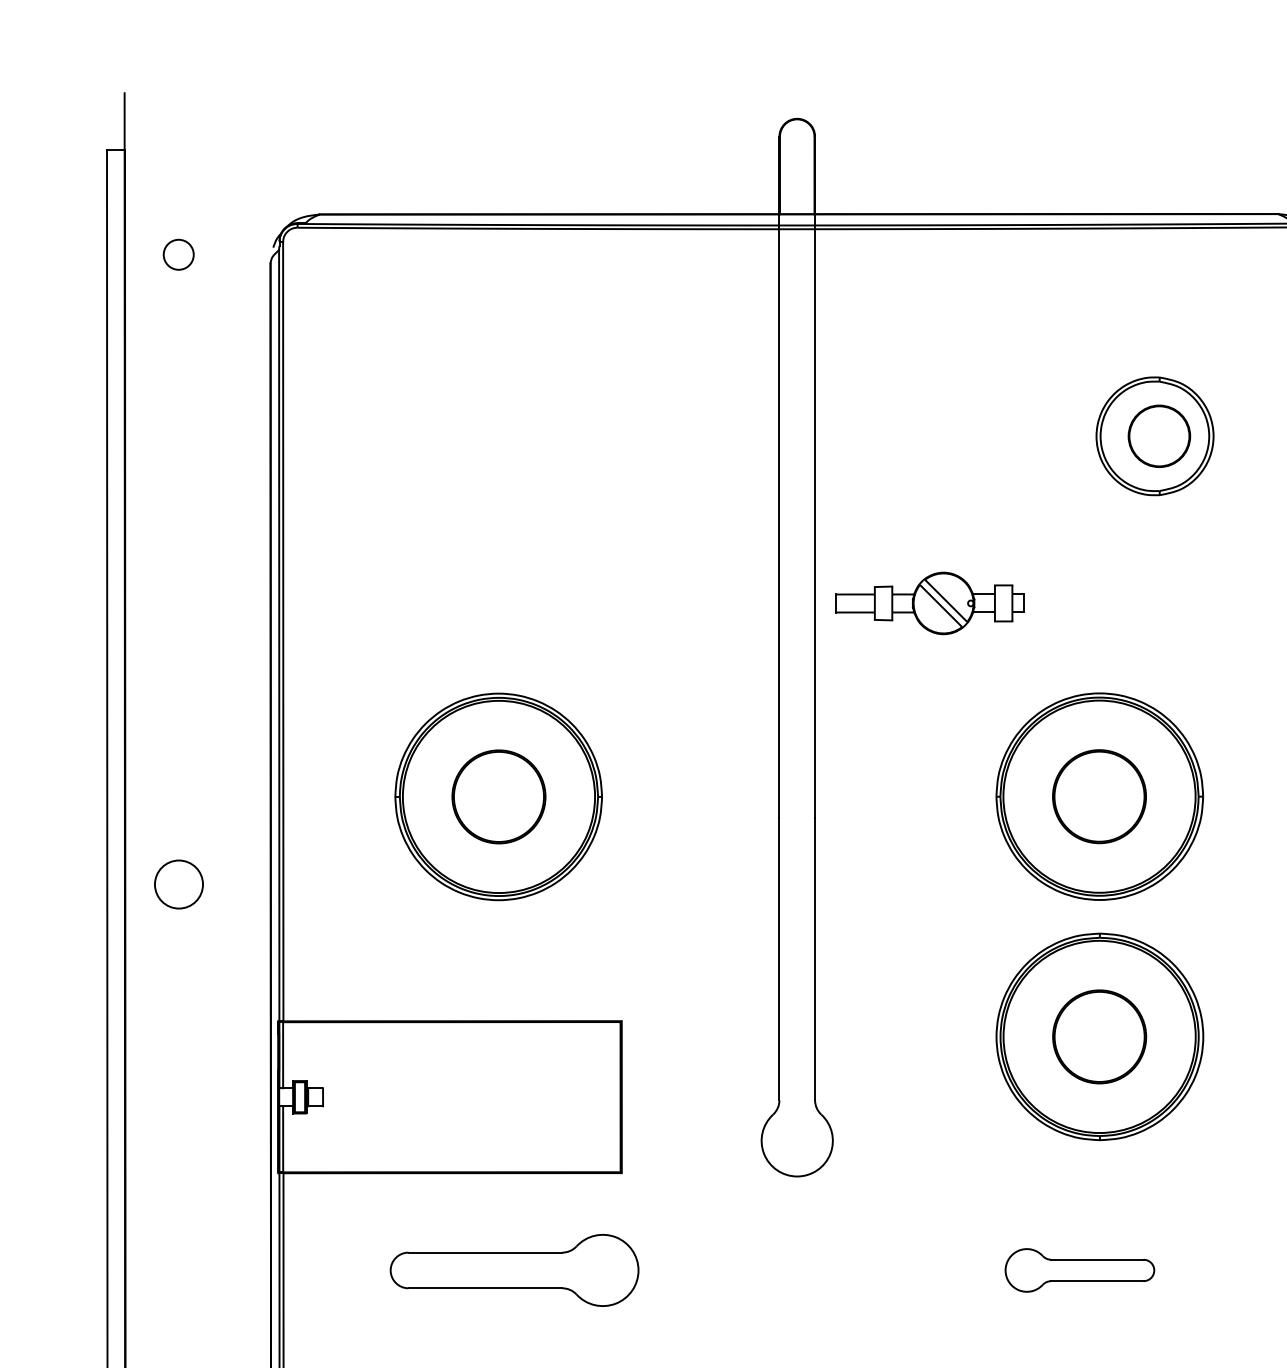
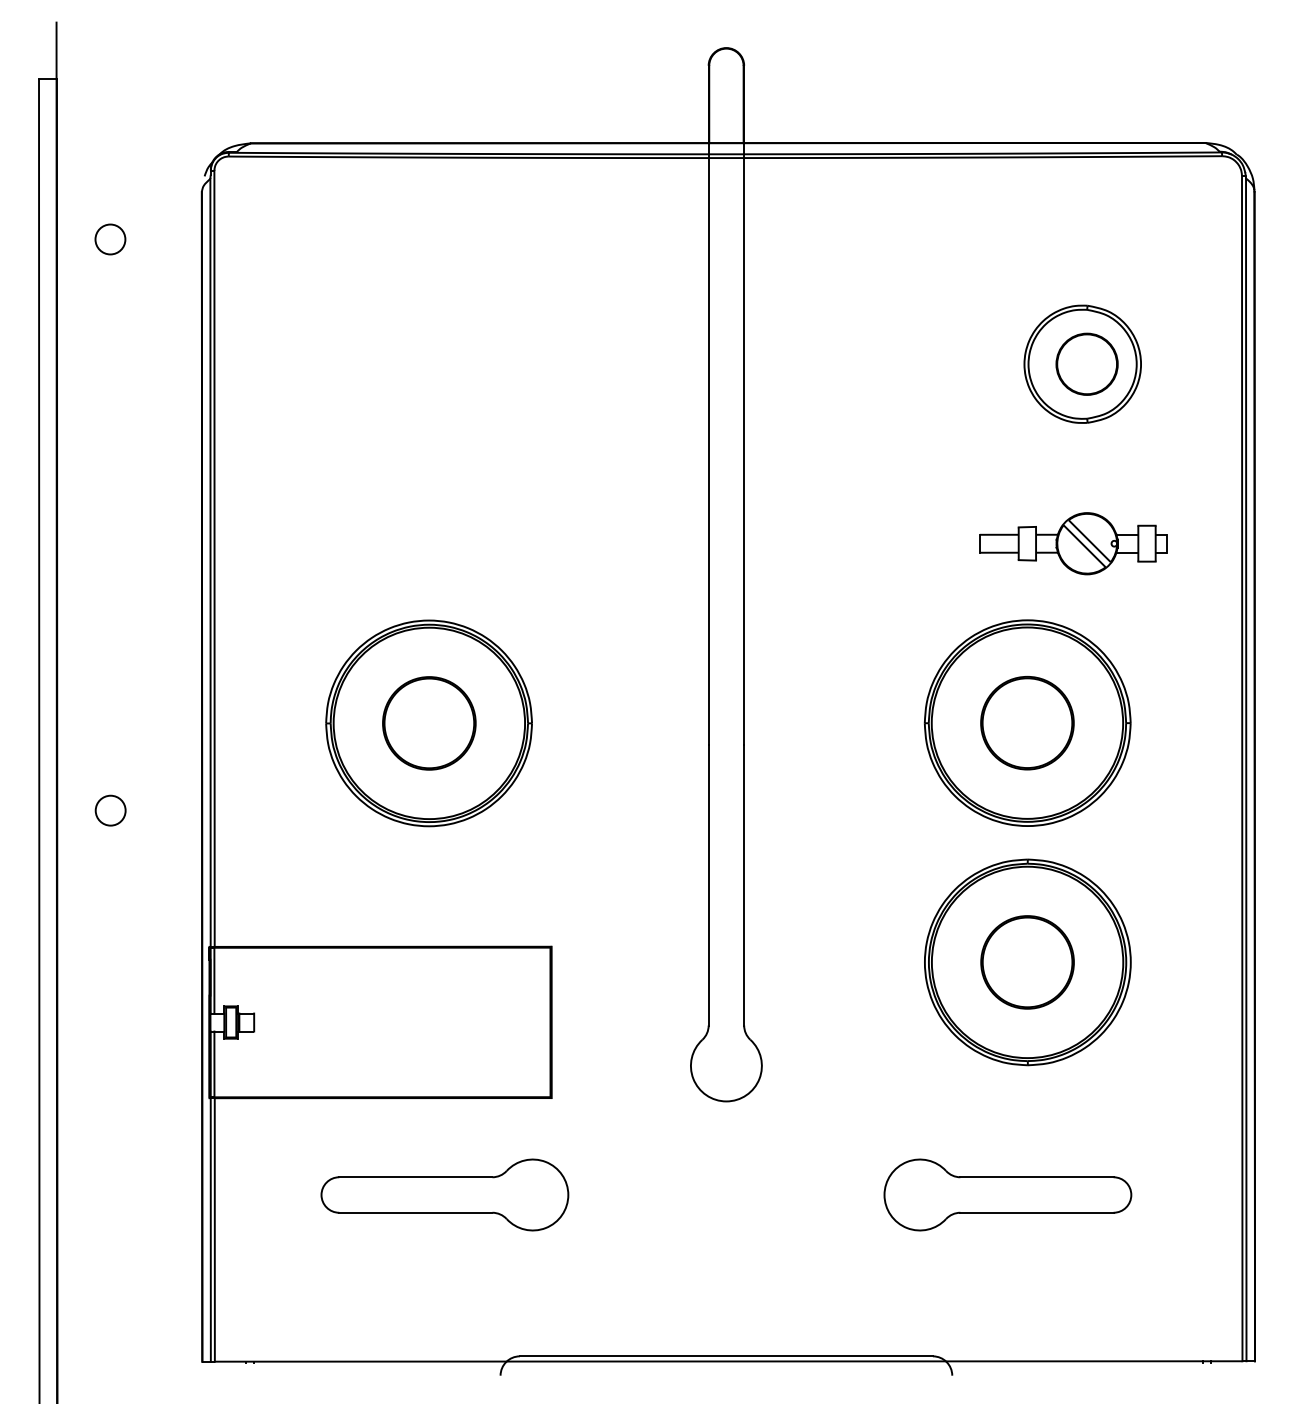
circle: (178, 254) -> (110, 239), moved
part: (929, 603) -> (1073, 543), moved
circle: (178, 884) -> (110, 810), size x0.62
part: (1079, 1269) -> (1007, 1194), size x1.67

